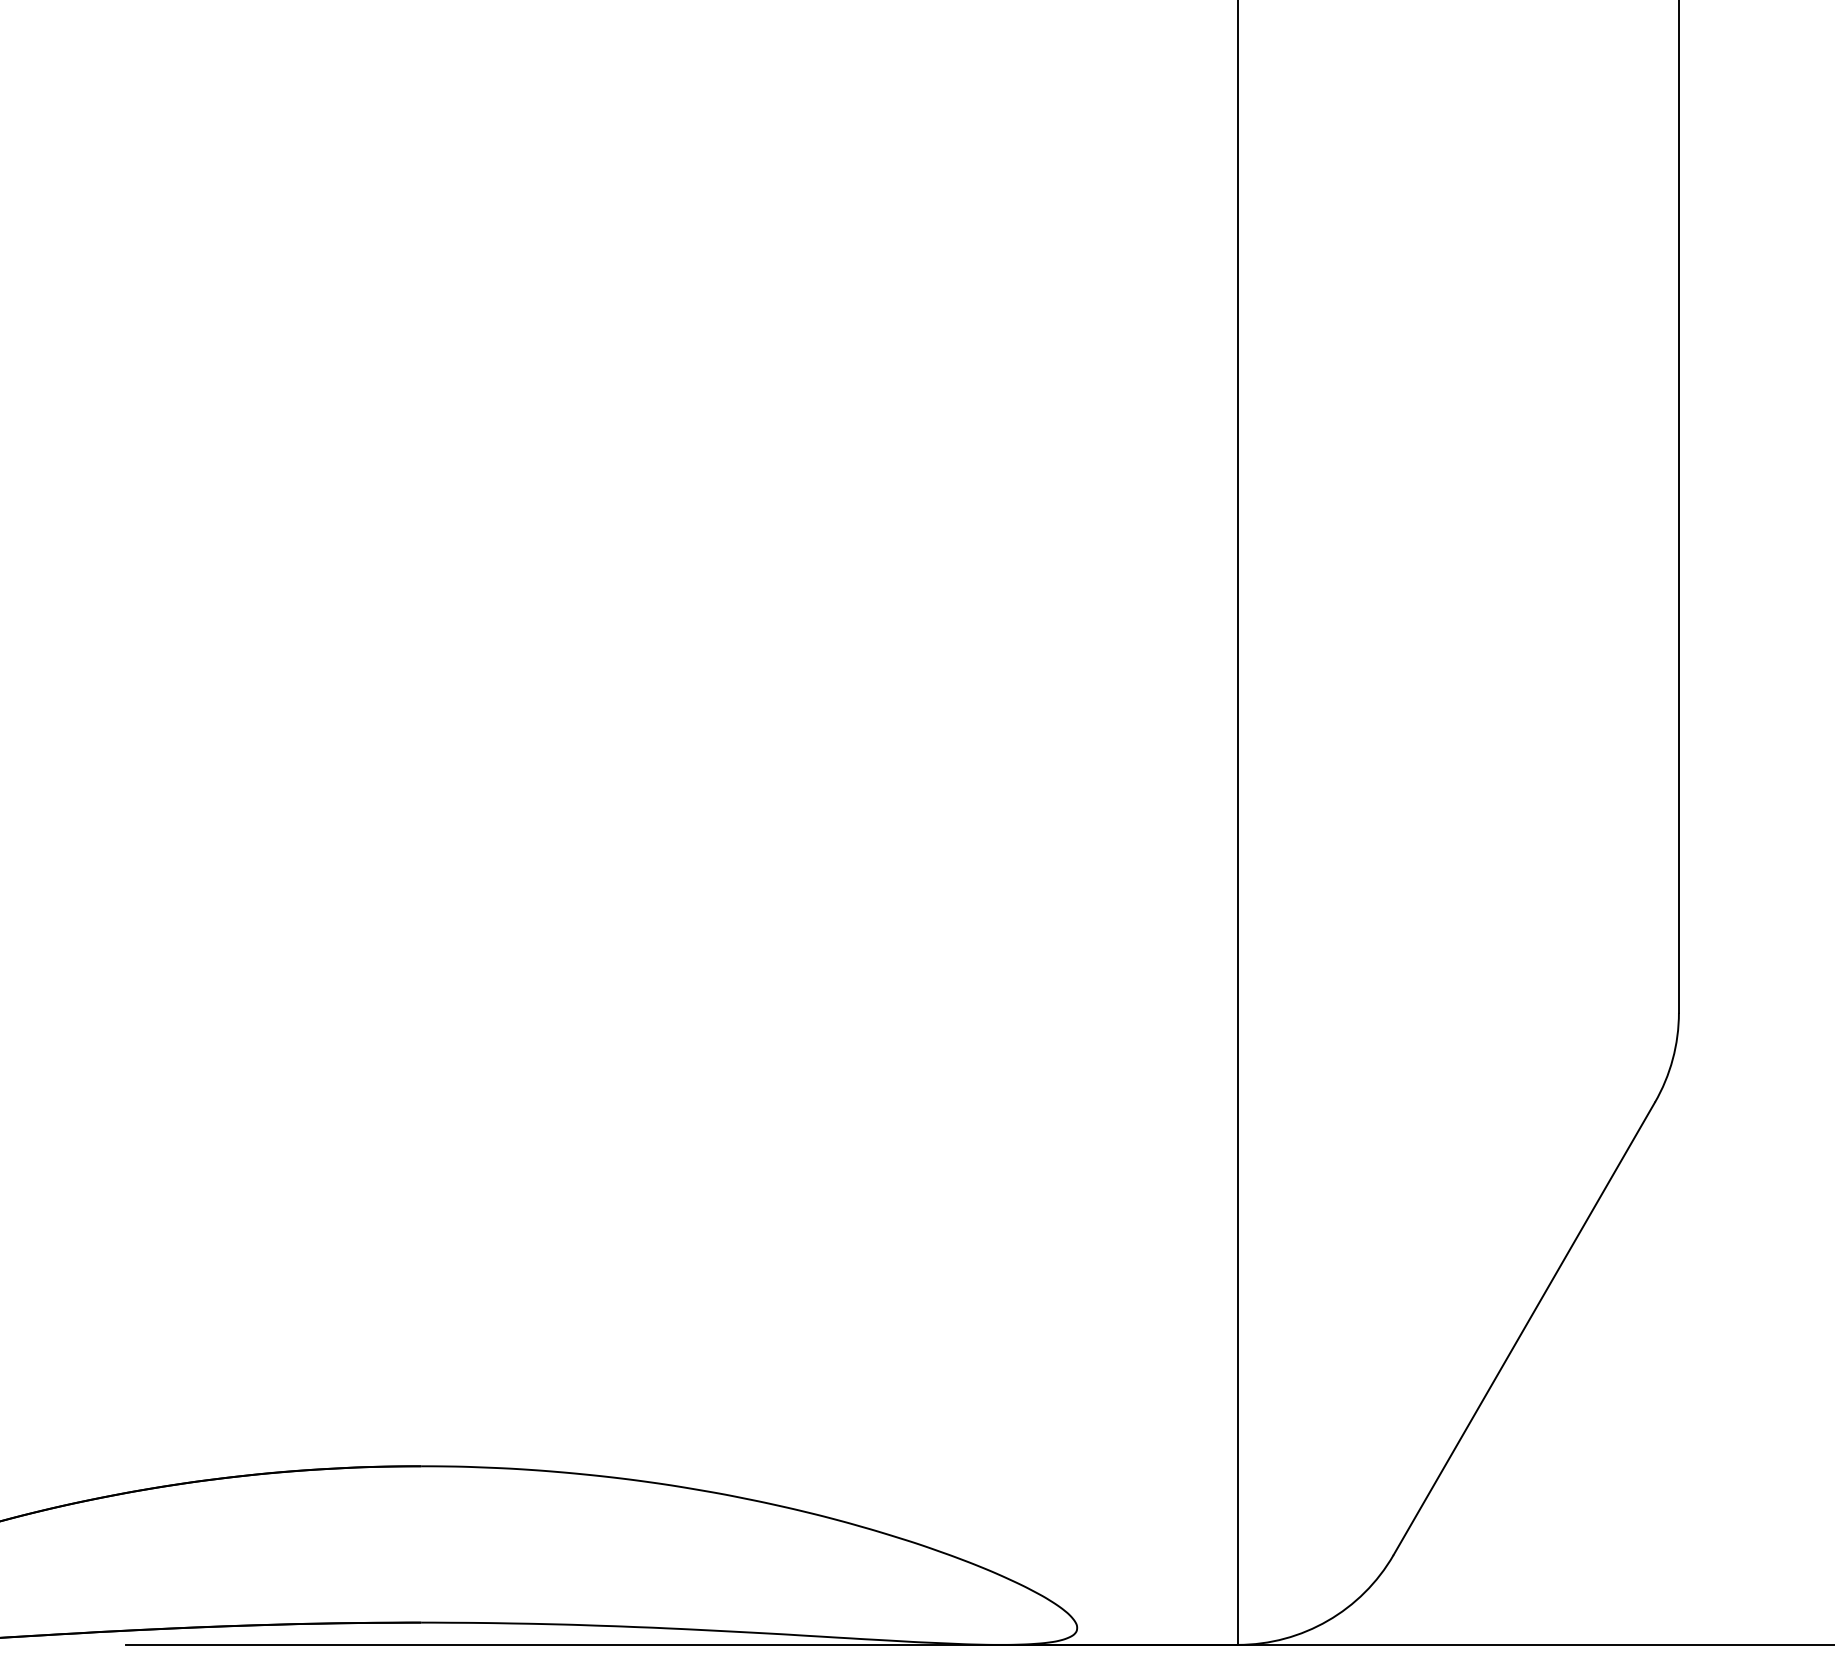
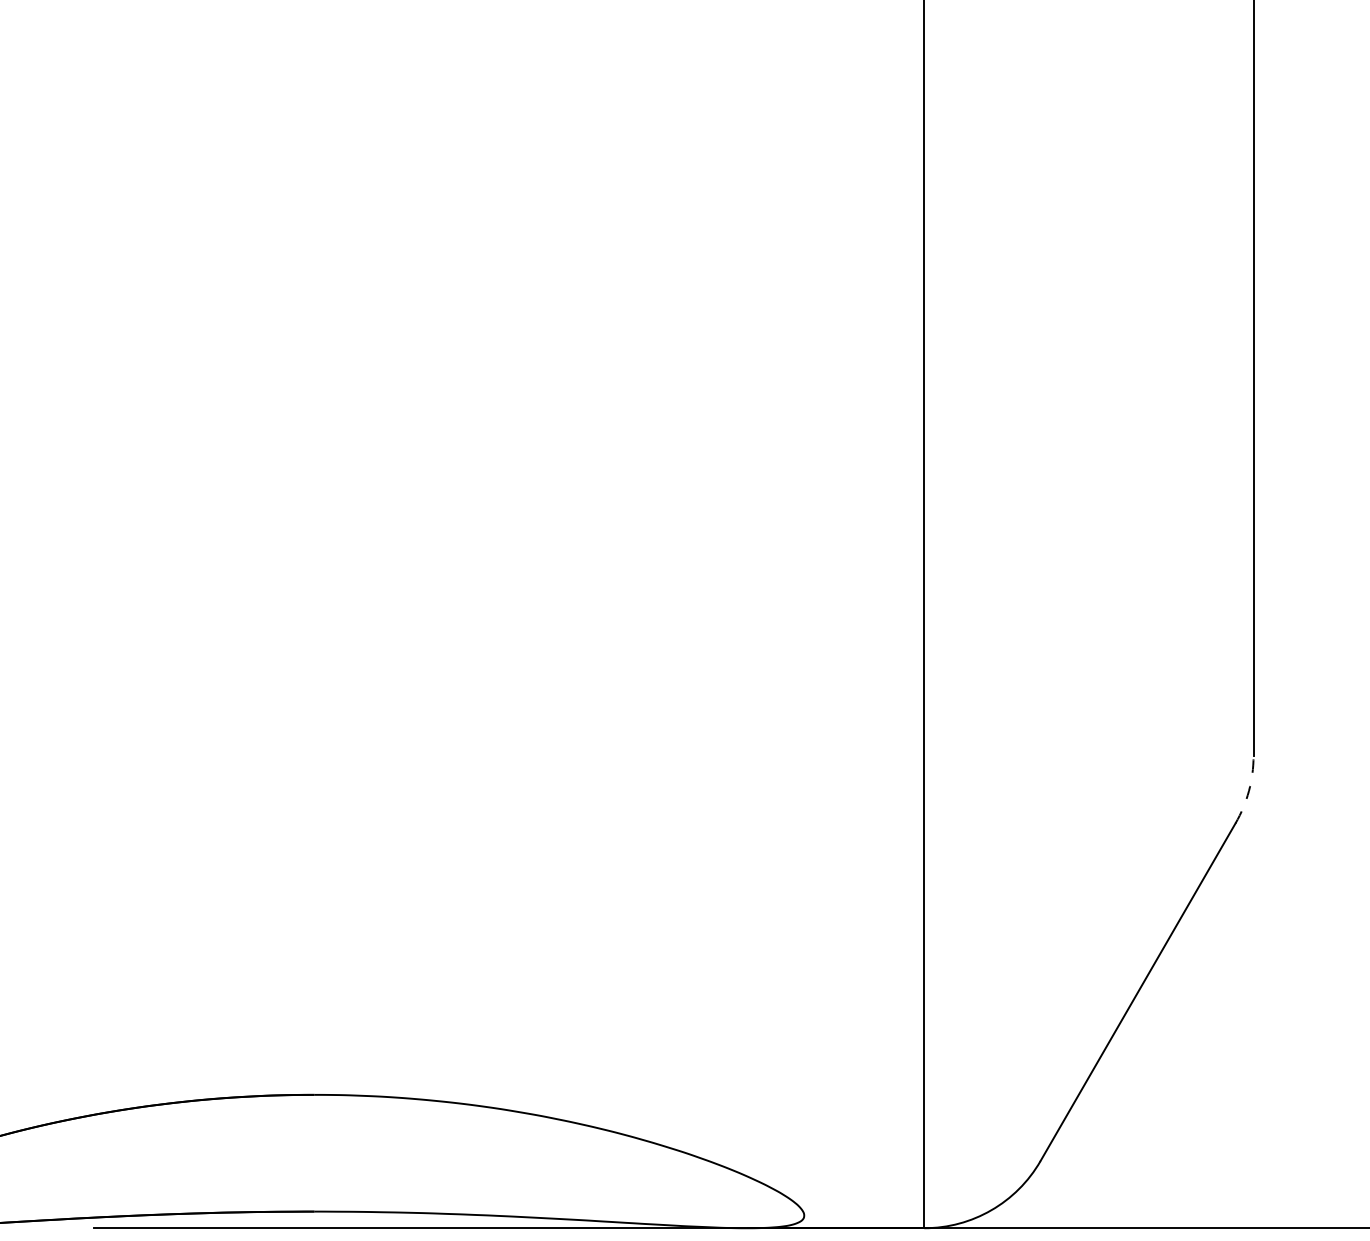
arc: (1672, 1059) -> (1248, 791), solid -> dashed

